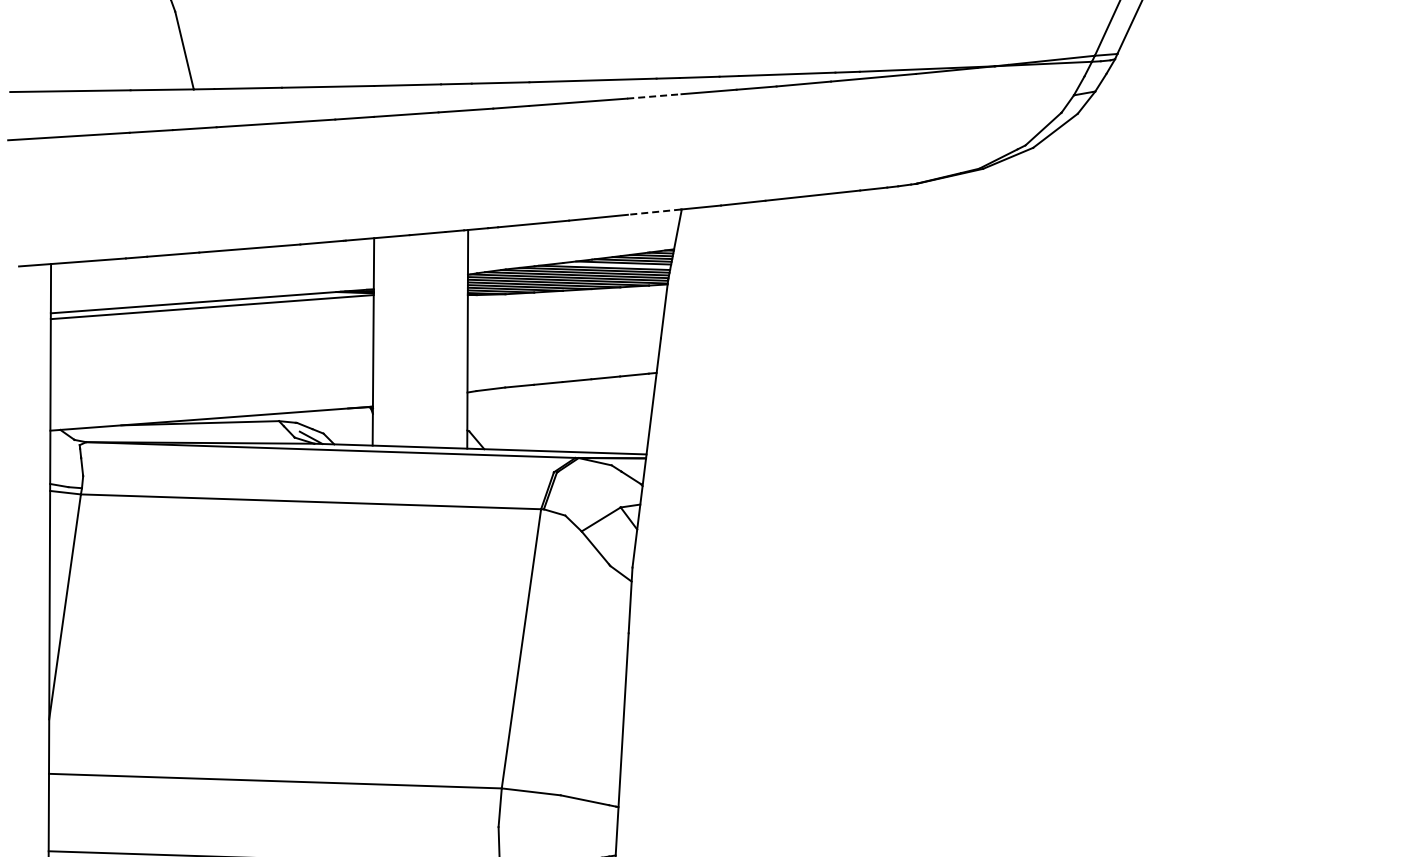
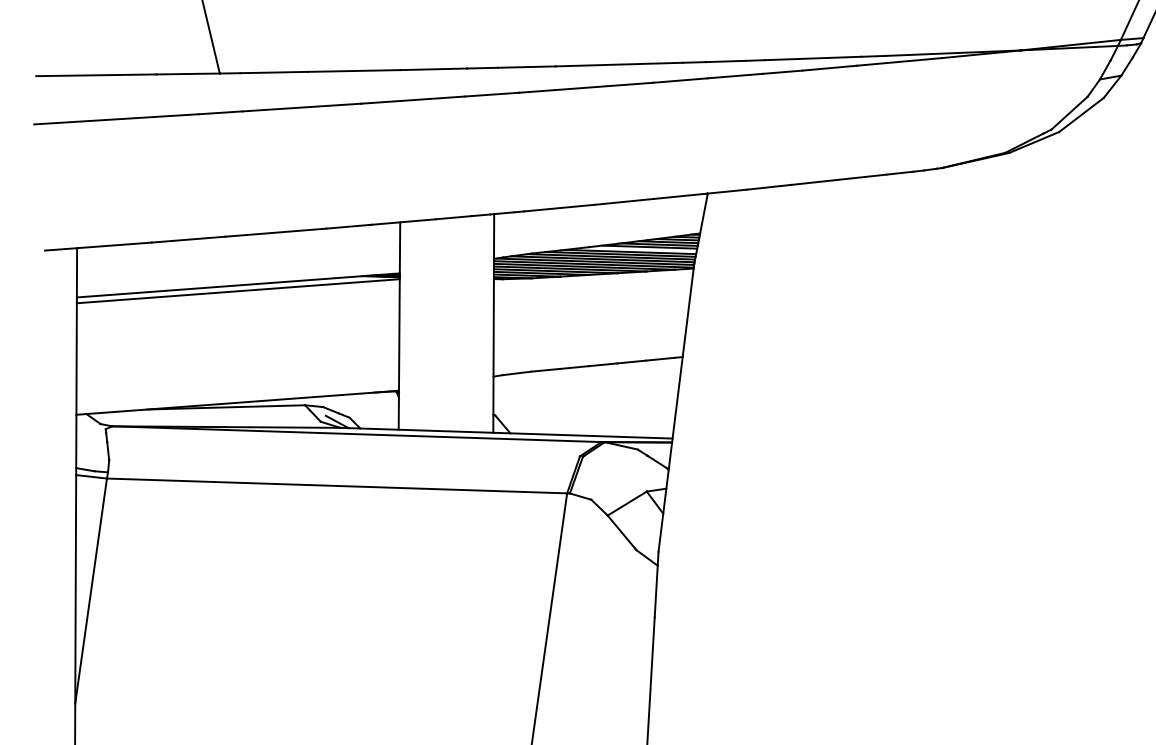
line: (654, 96) -> (680, 80), dashed -> solid
line: (654, 212) -> (680, 196), dashed -> solid

